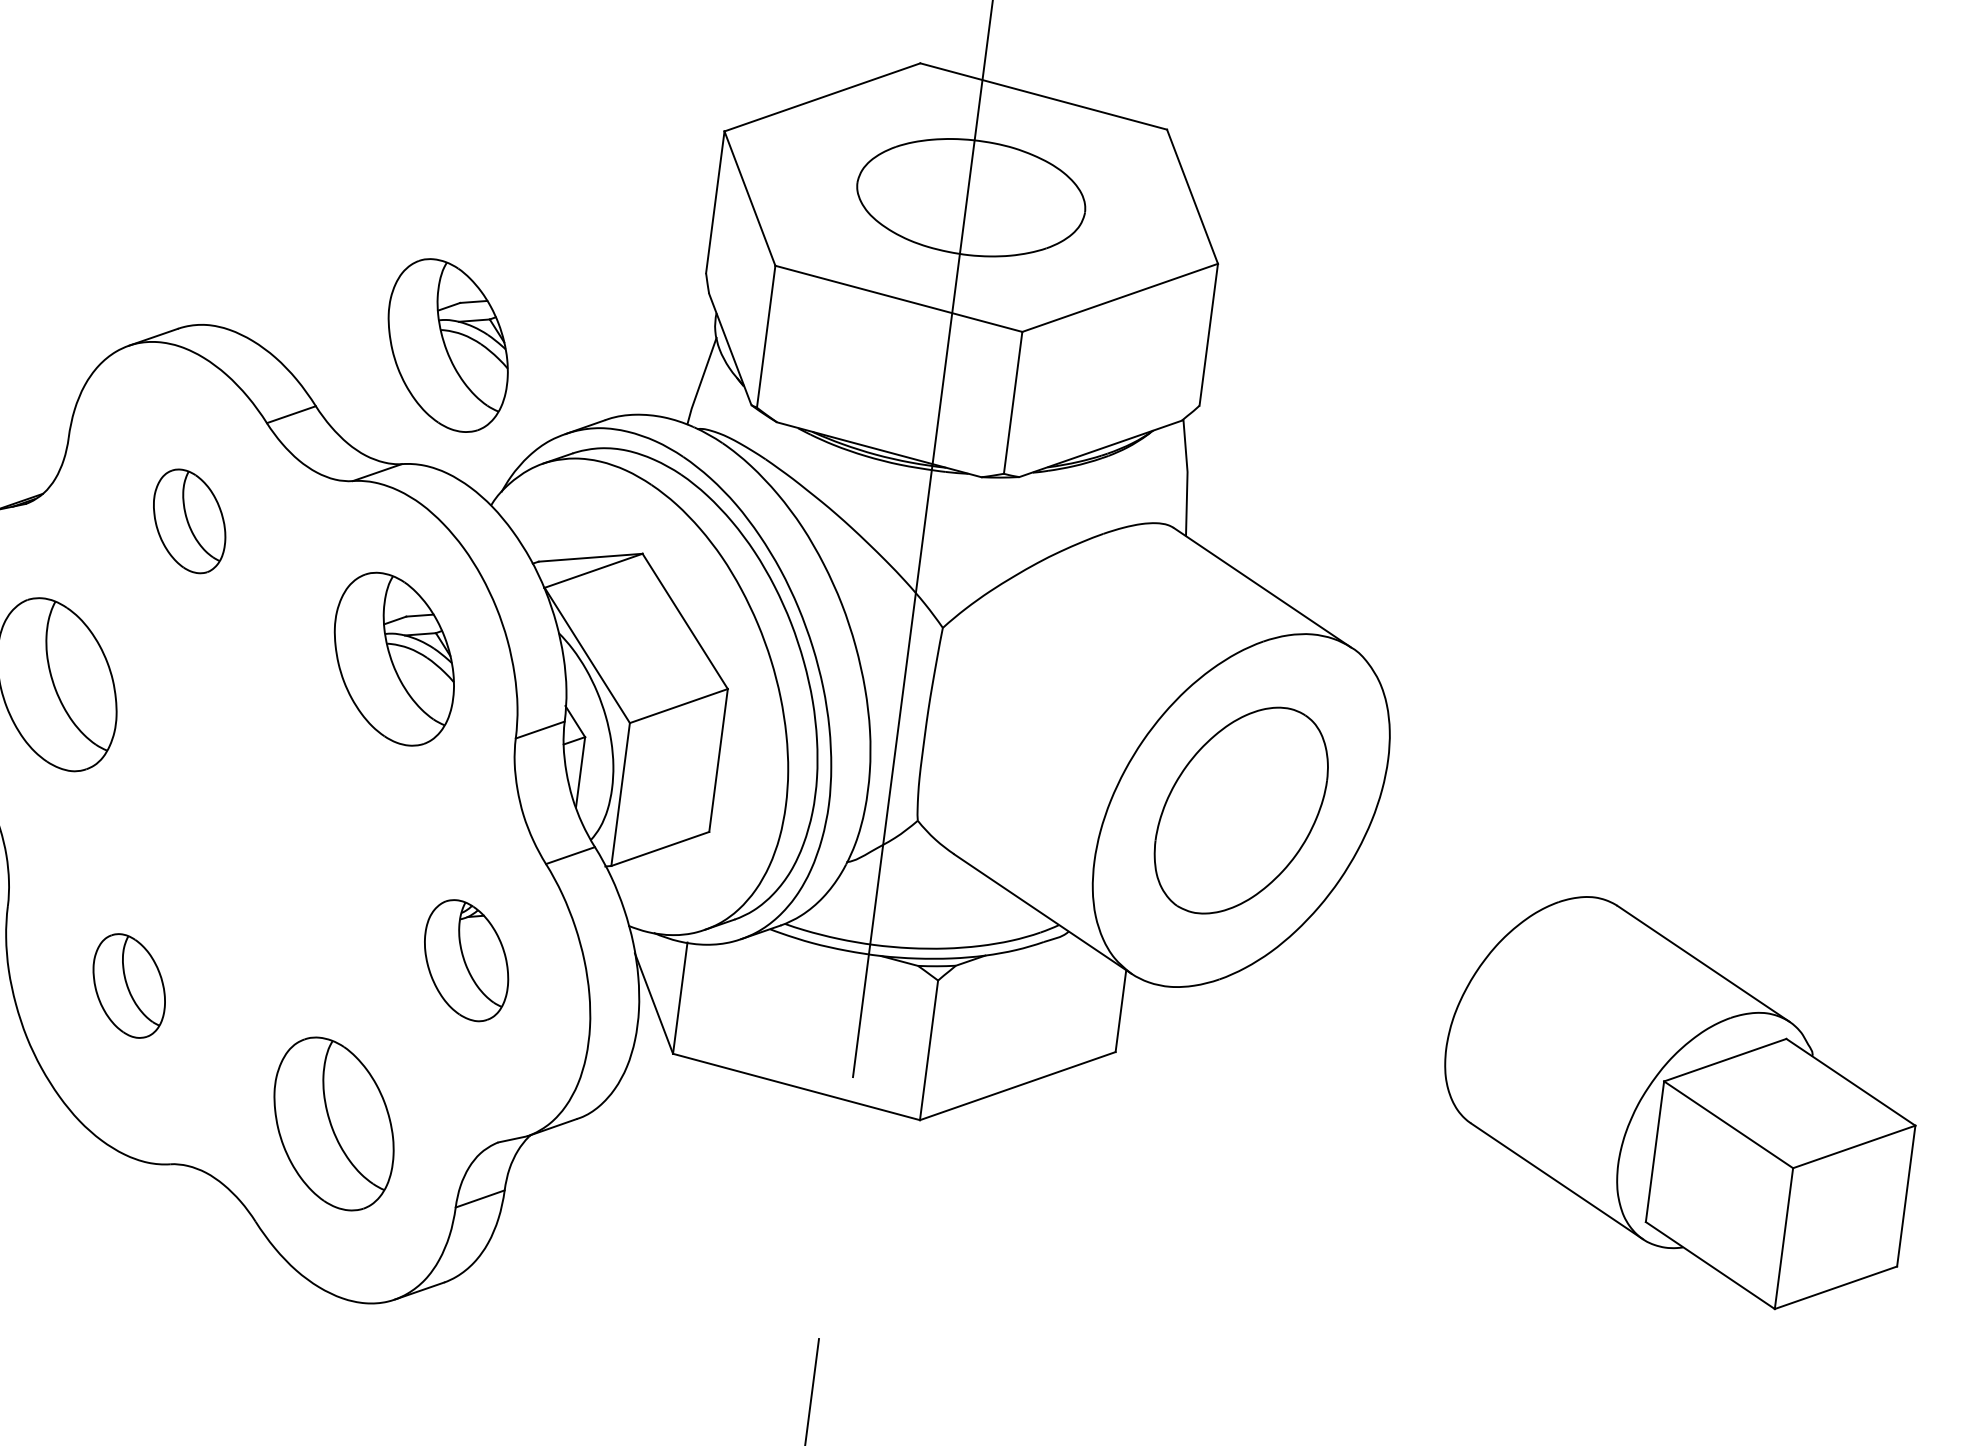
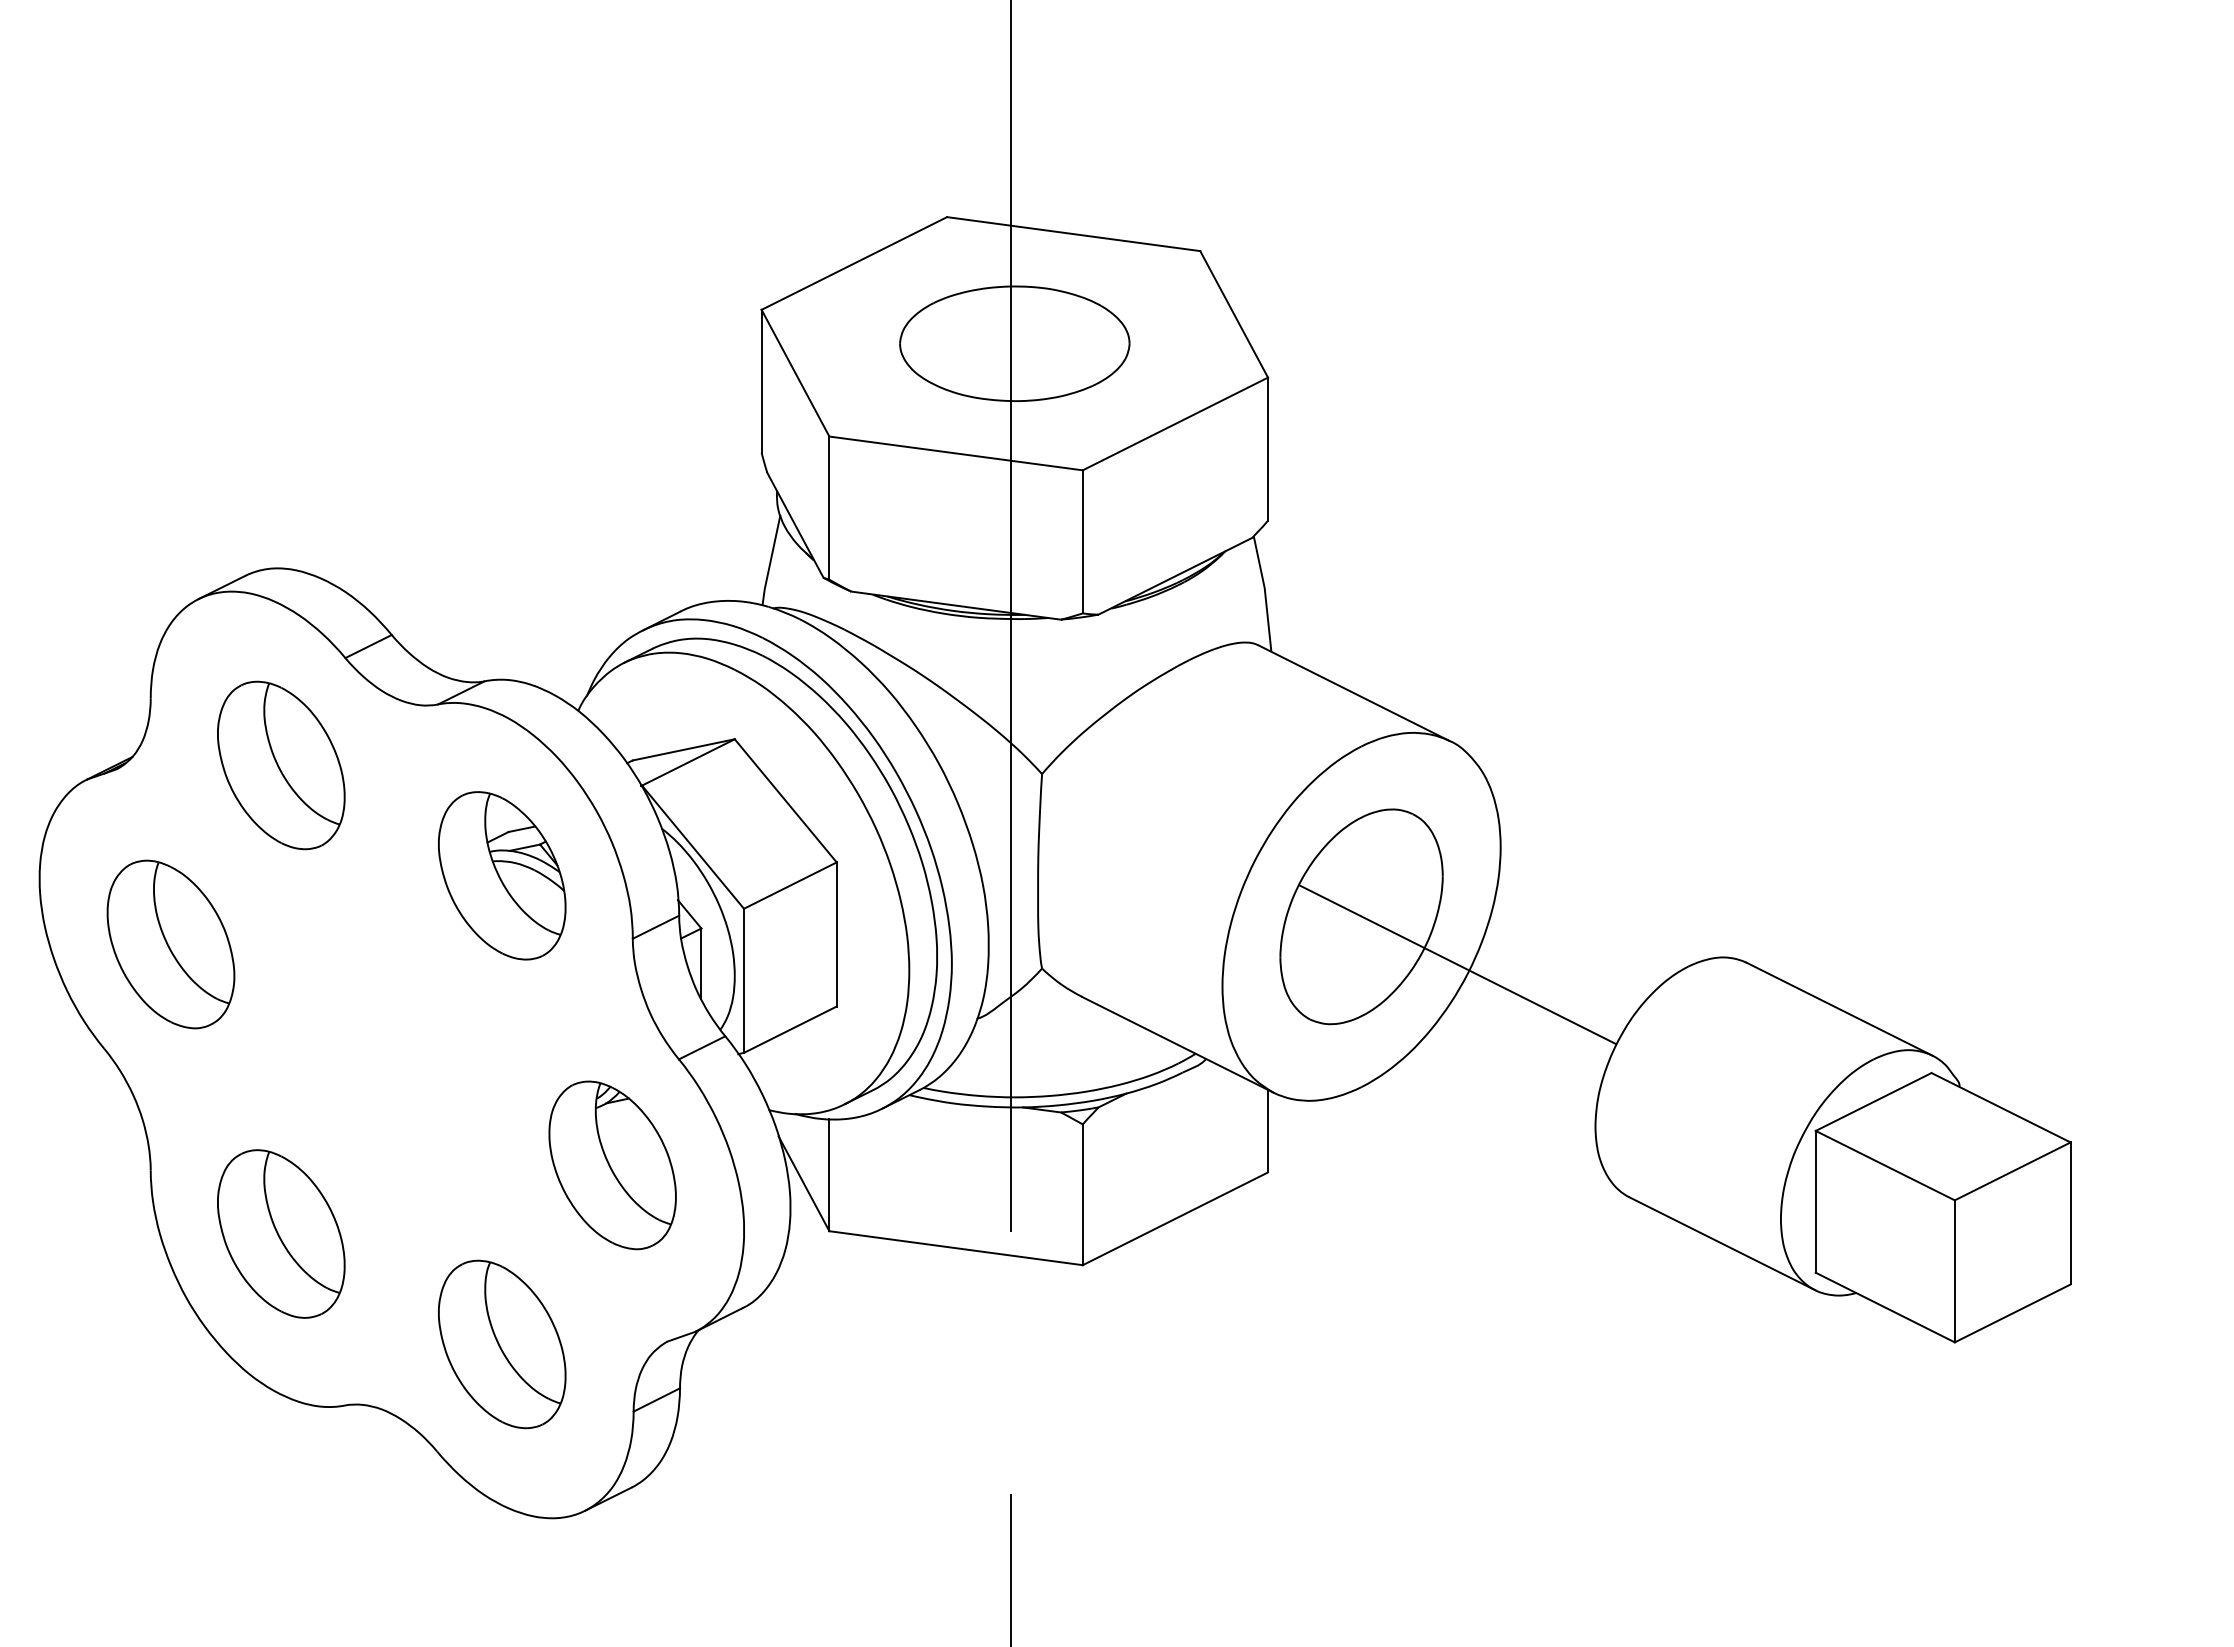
part: (448, 345) -> (515, 557), removed
part: (189, 521) -> (281, 765), size x1.67
line: (1330, 870) -> (1457, 964), added
part: (466, 960) -> (612, 1165), size x1.43
part: (129, 985) -> (281, 1233), size x1.67

